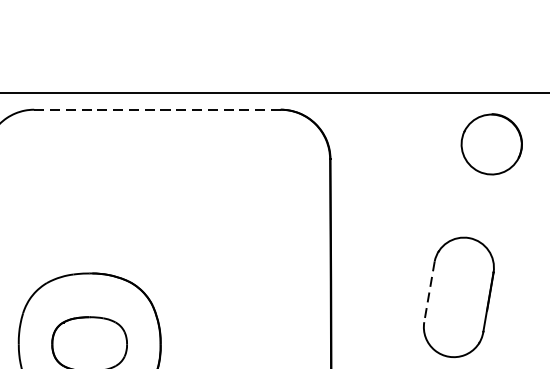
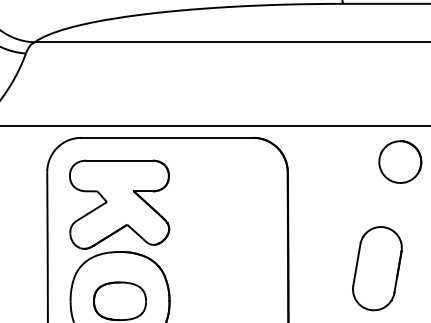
line: (157, 109) -> (167, 137), dashed -> solid
part: (88, 205) -> (119, 204), added
line: (428, 292) -> (356, 265), dashed -> solid

